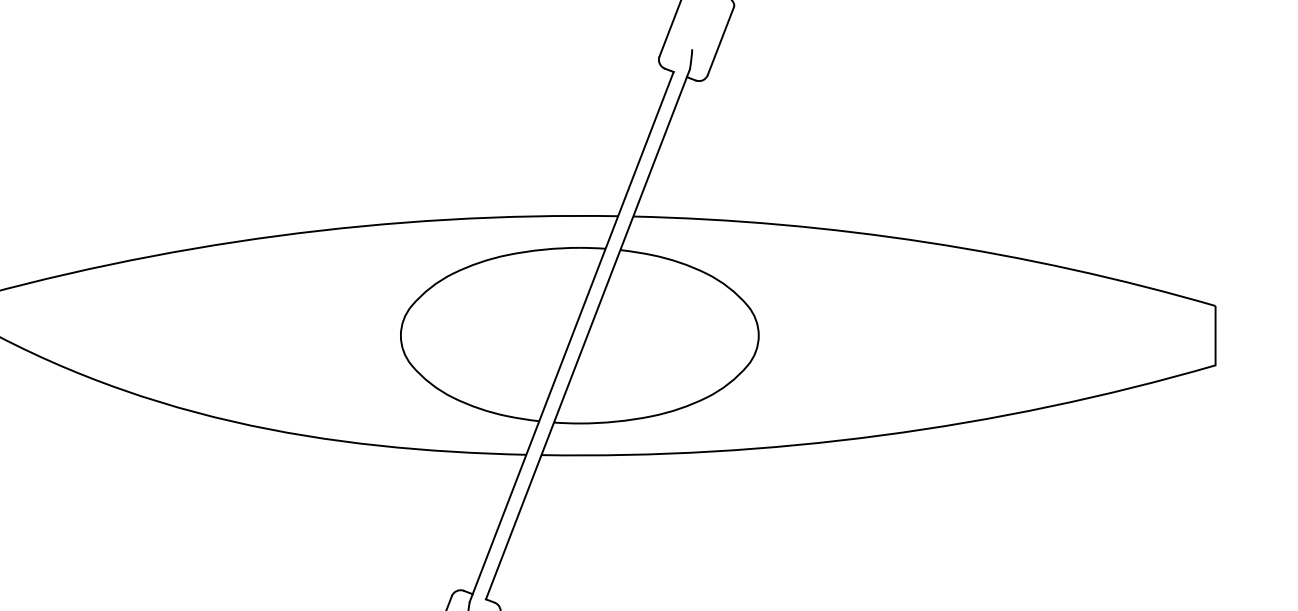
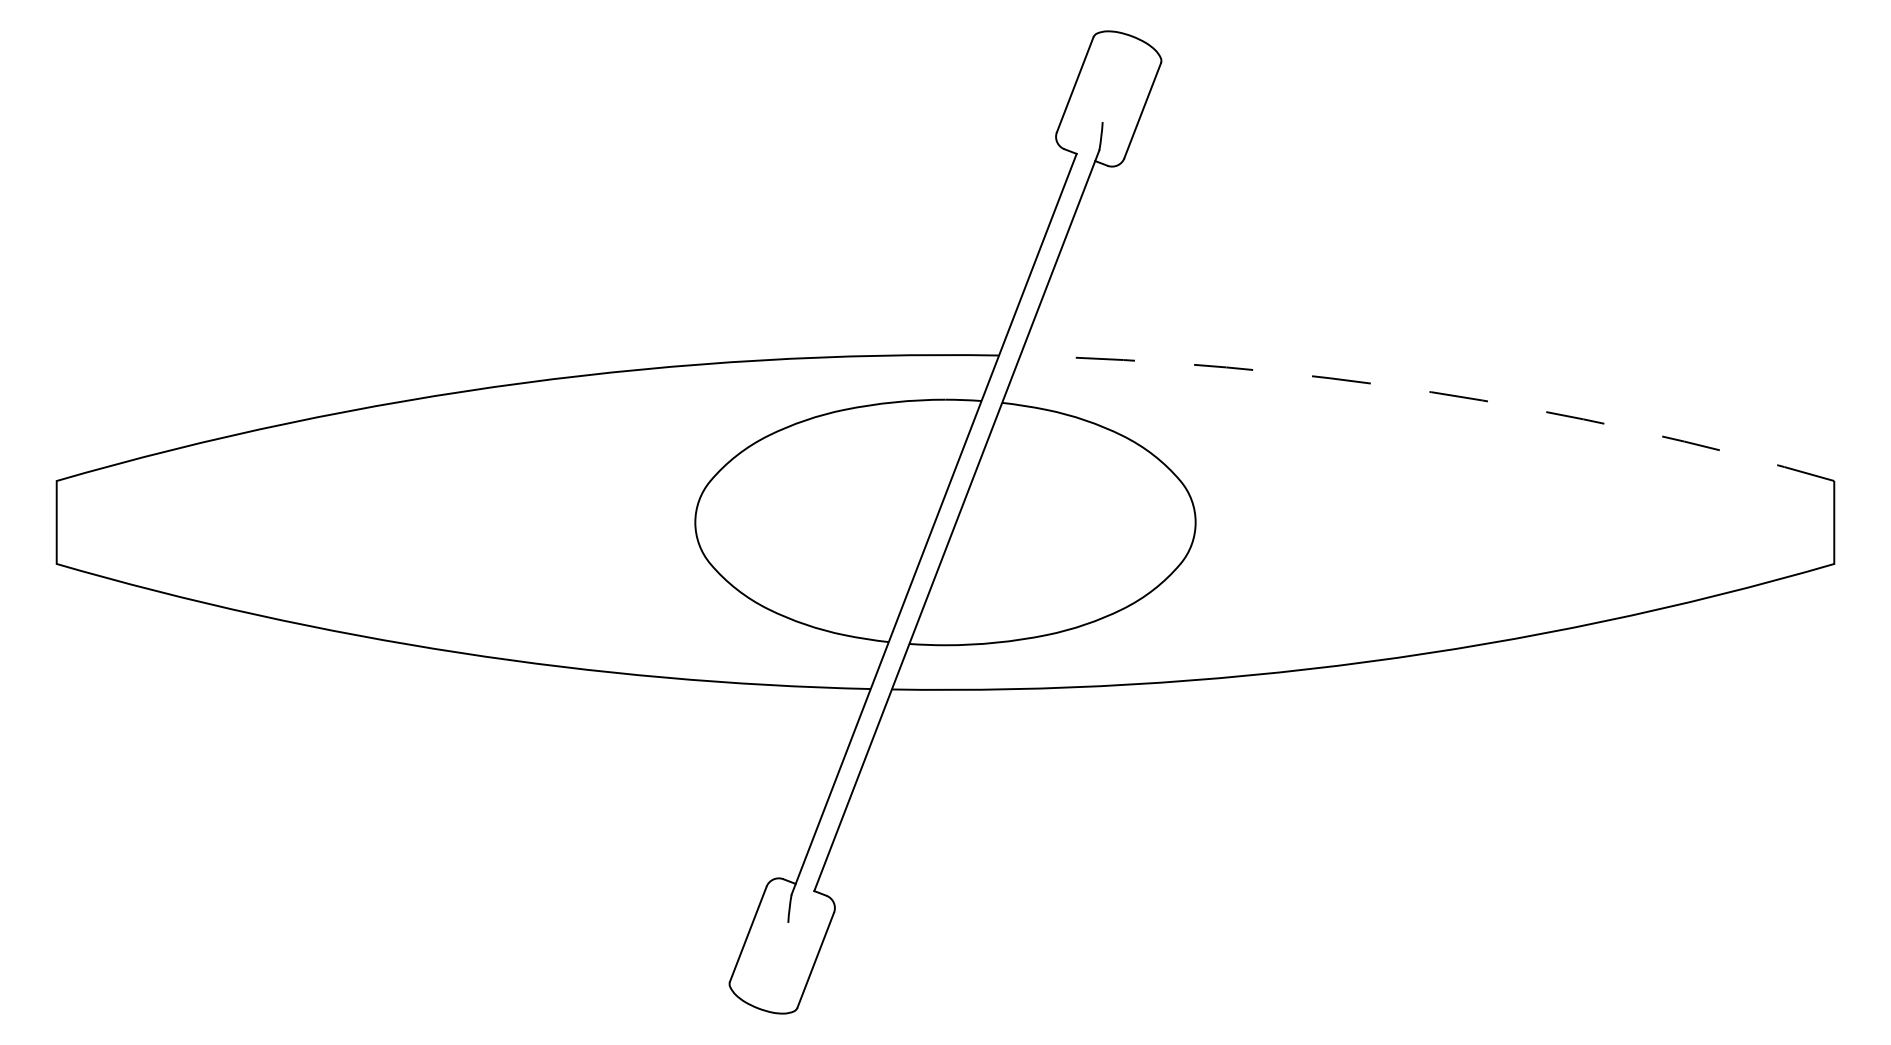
line: (927, 242) -> (1431, 392), solid -> dashed

